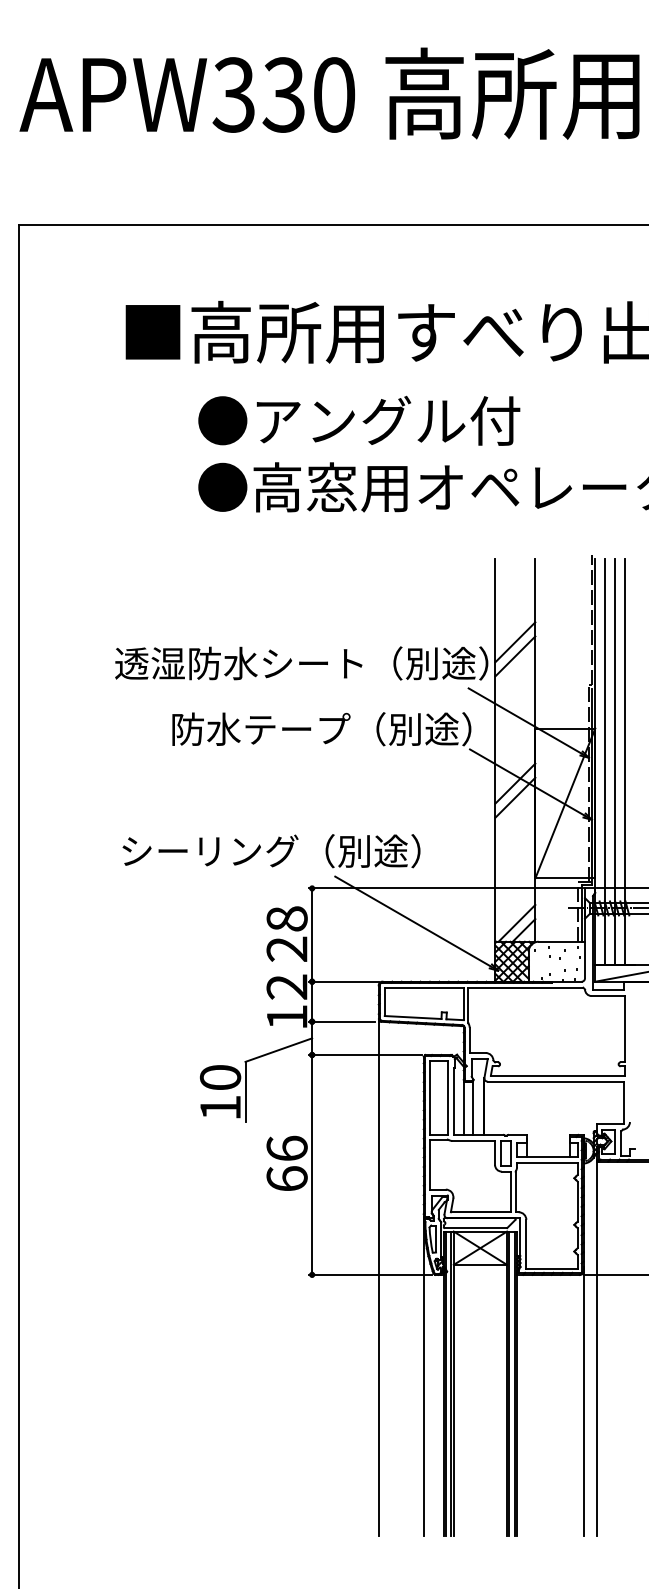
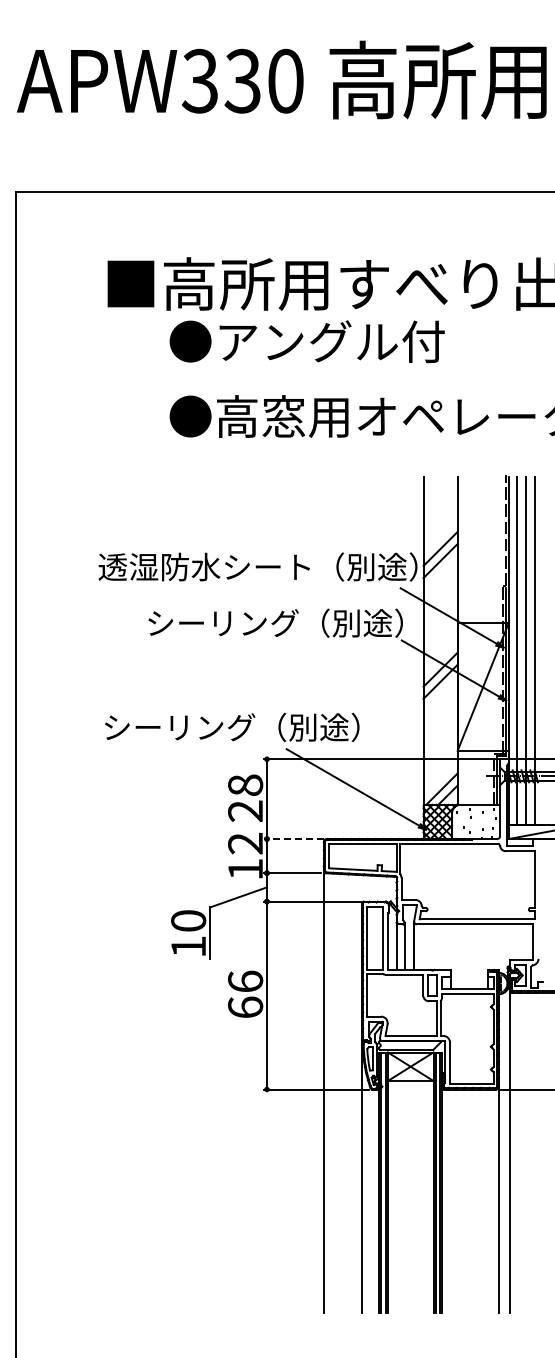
text: (358, 420) -> (306, 341), moved
text: (261, 729) -> (223, 623), 防水テープ（別途） -> シーリング（別途）
line: (344, 981) -> (294, 838), solid -> dashed

